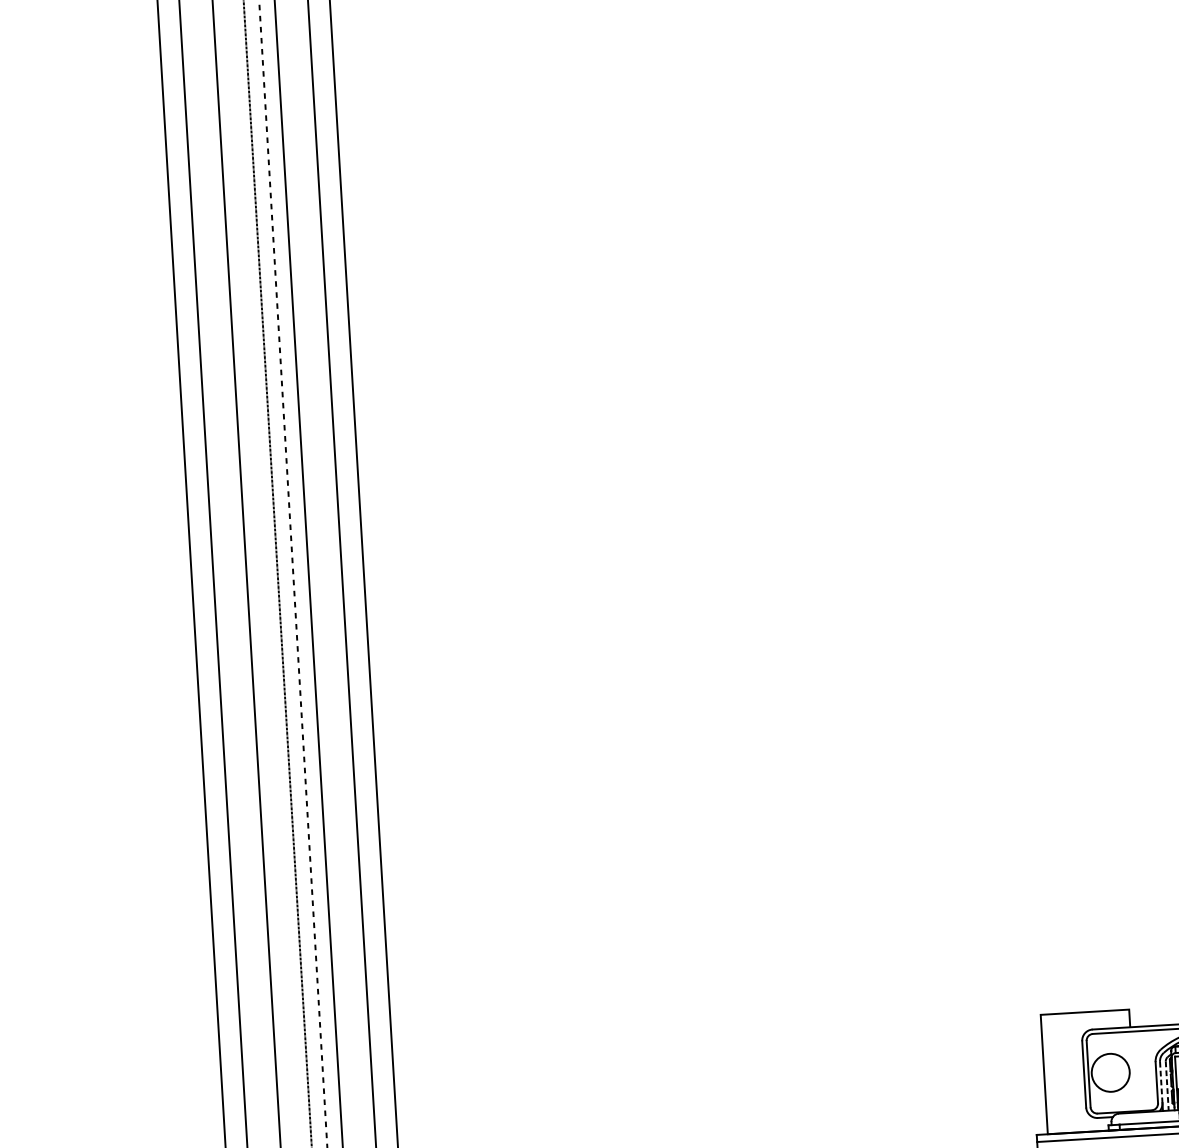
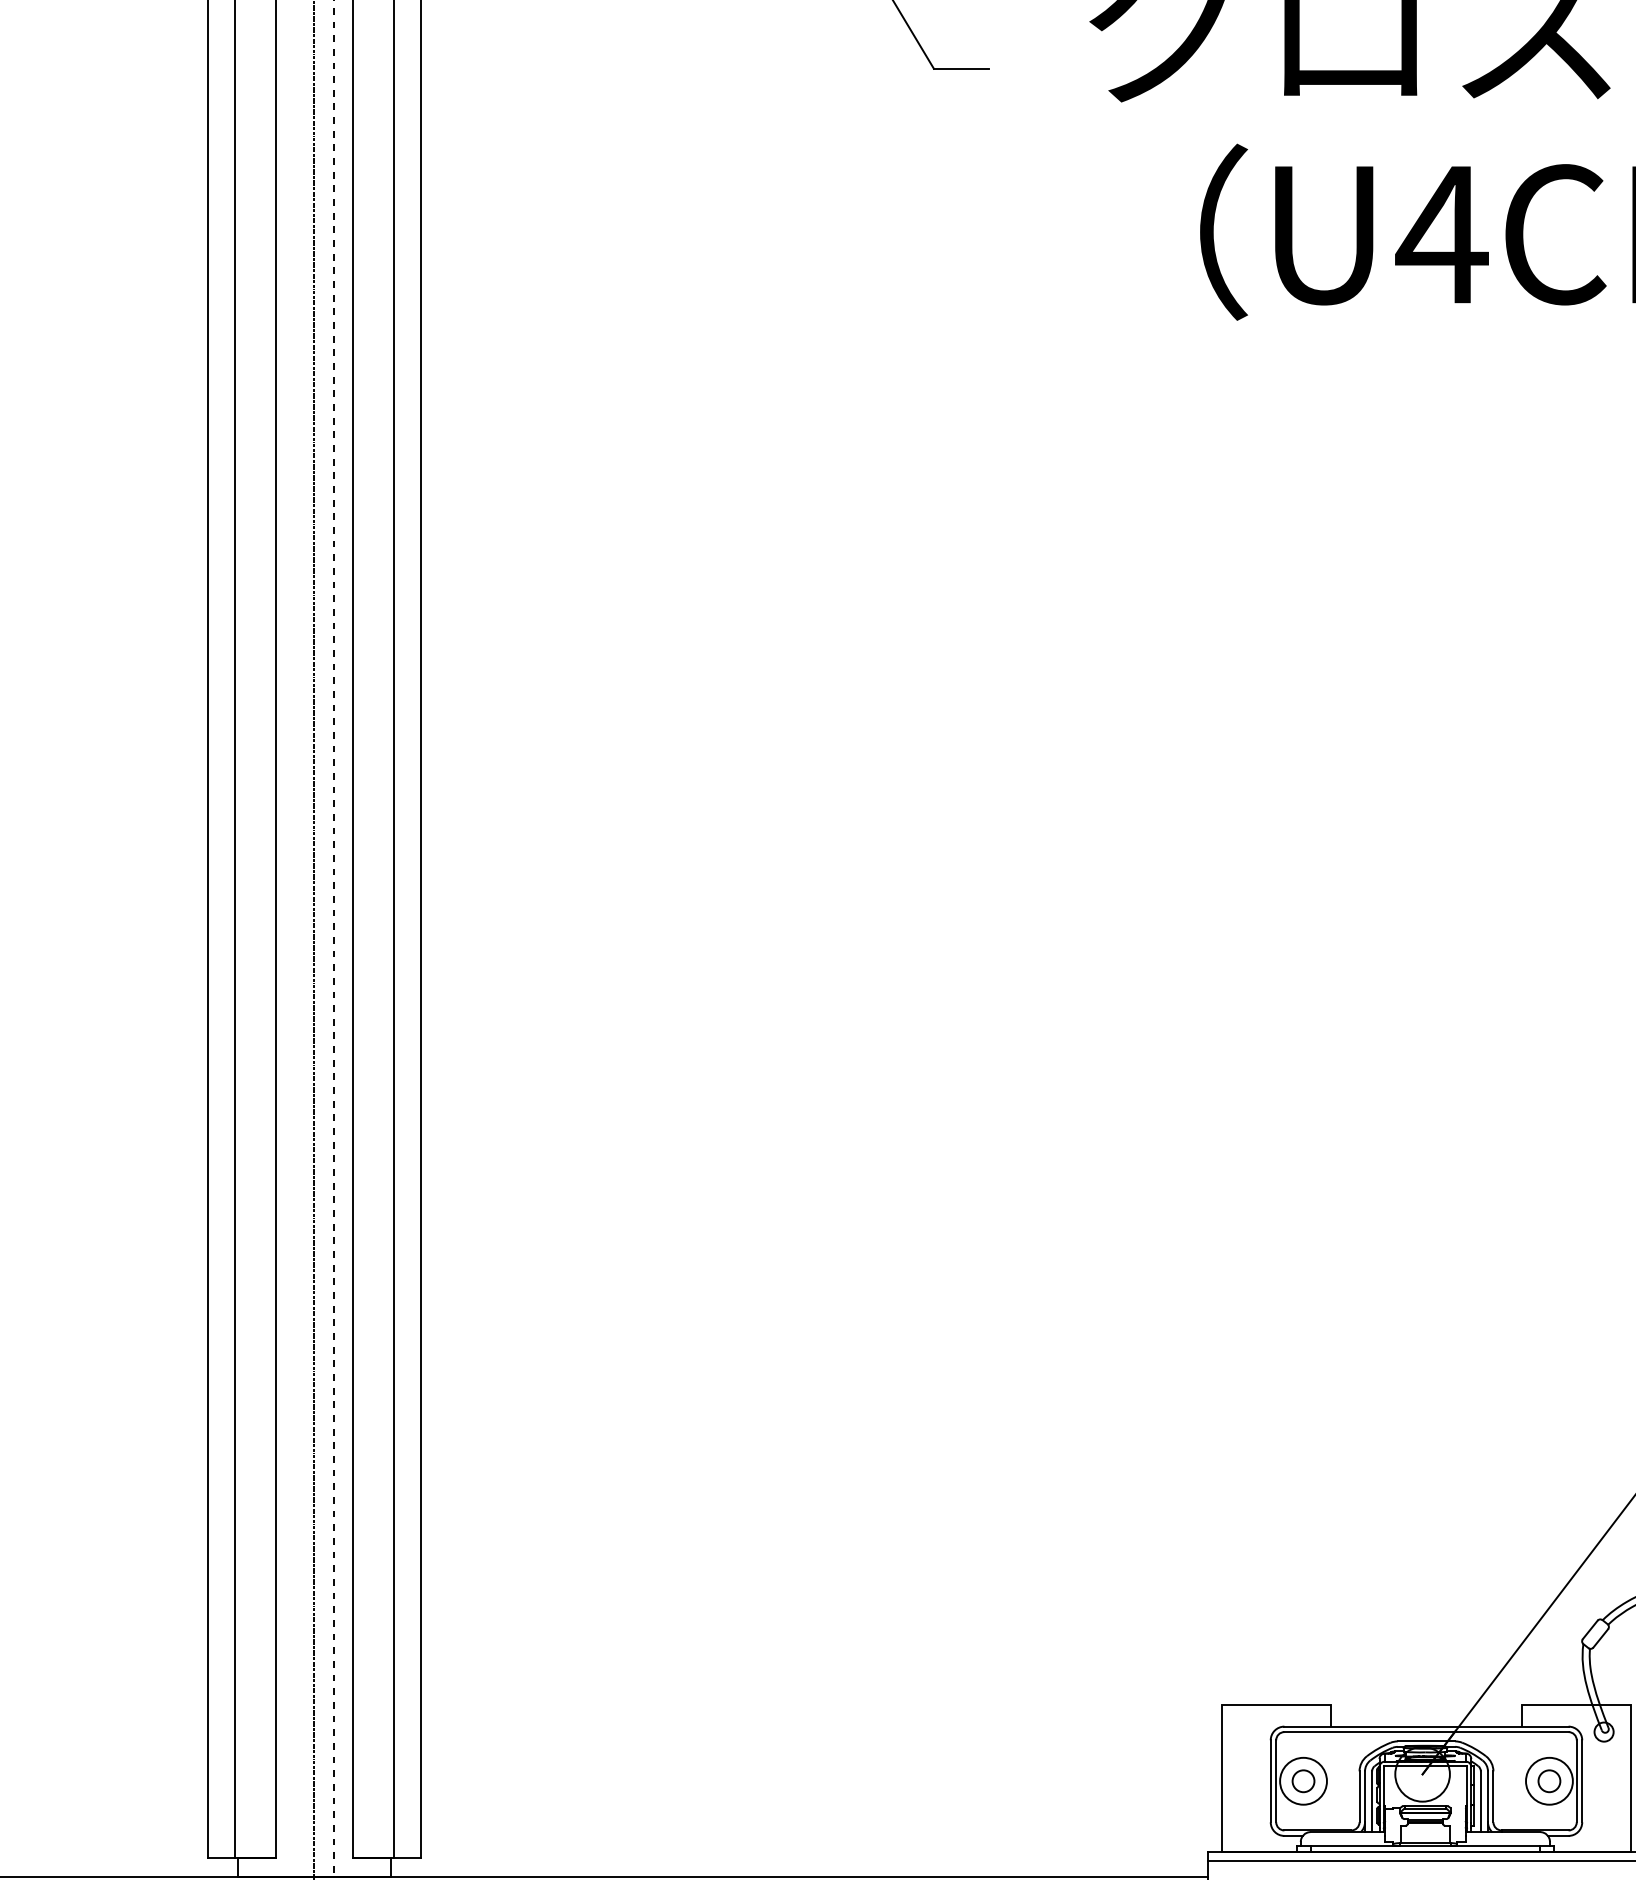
circle: (1110, 1073) -> (1303, 1781), added
line: (1161, 1082) -> (1365, 1797), dashed -> solid
line: (1167, 1086) -> (1372, 1802), dashed -> solid

